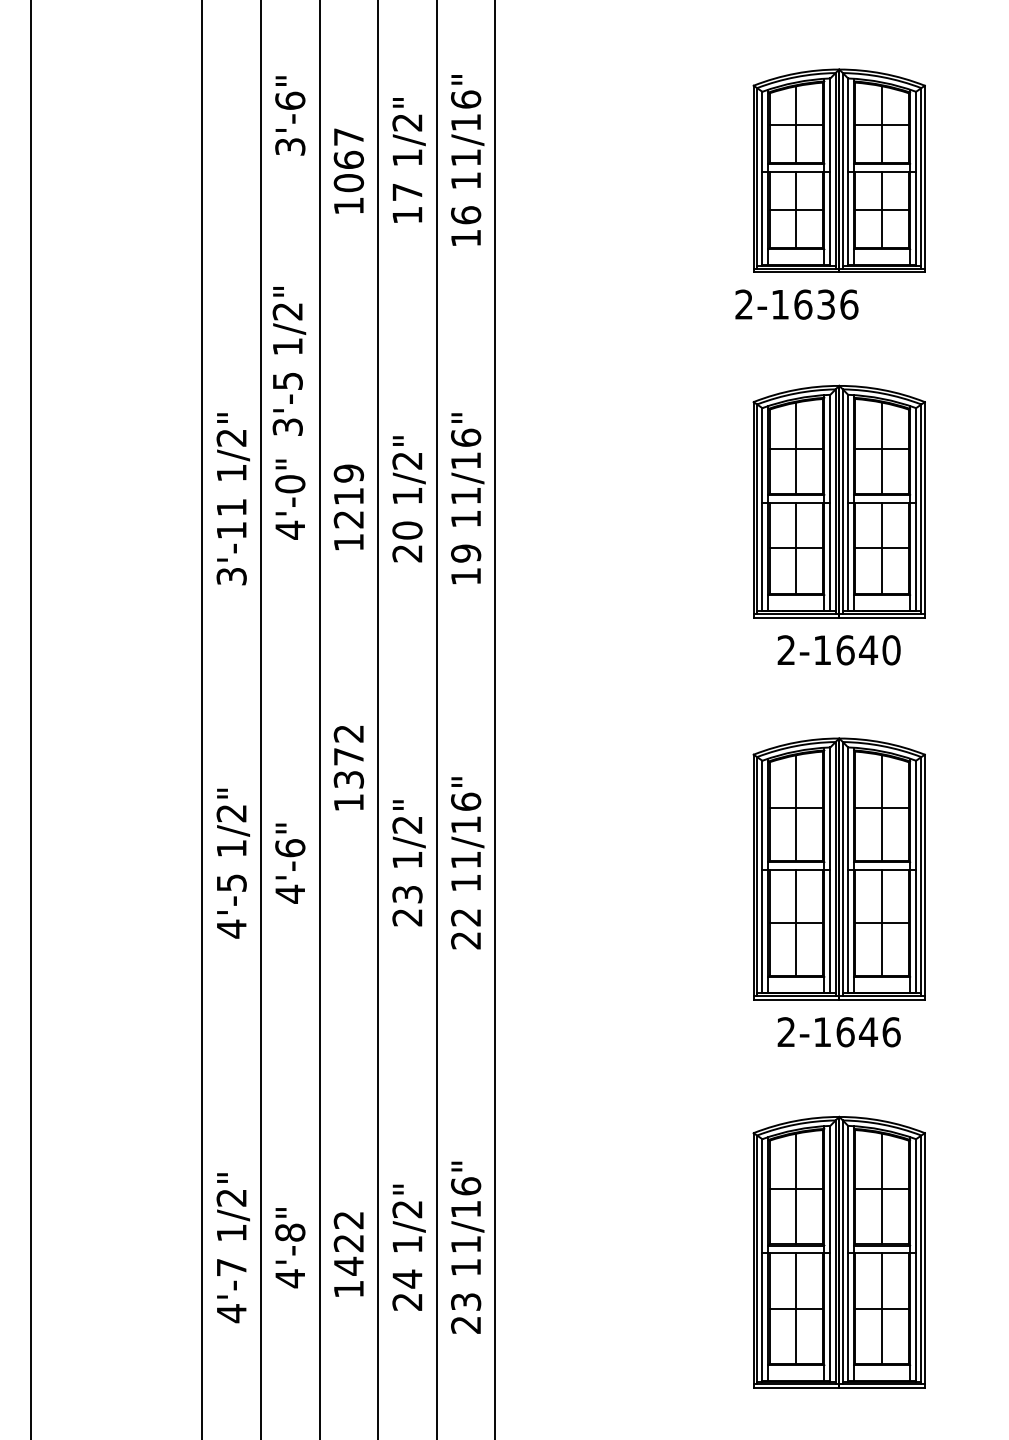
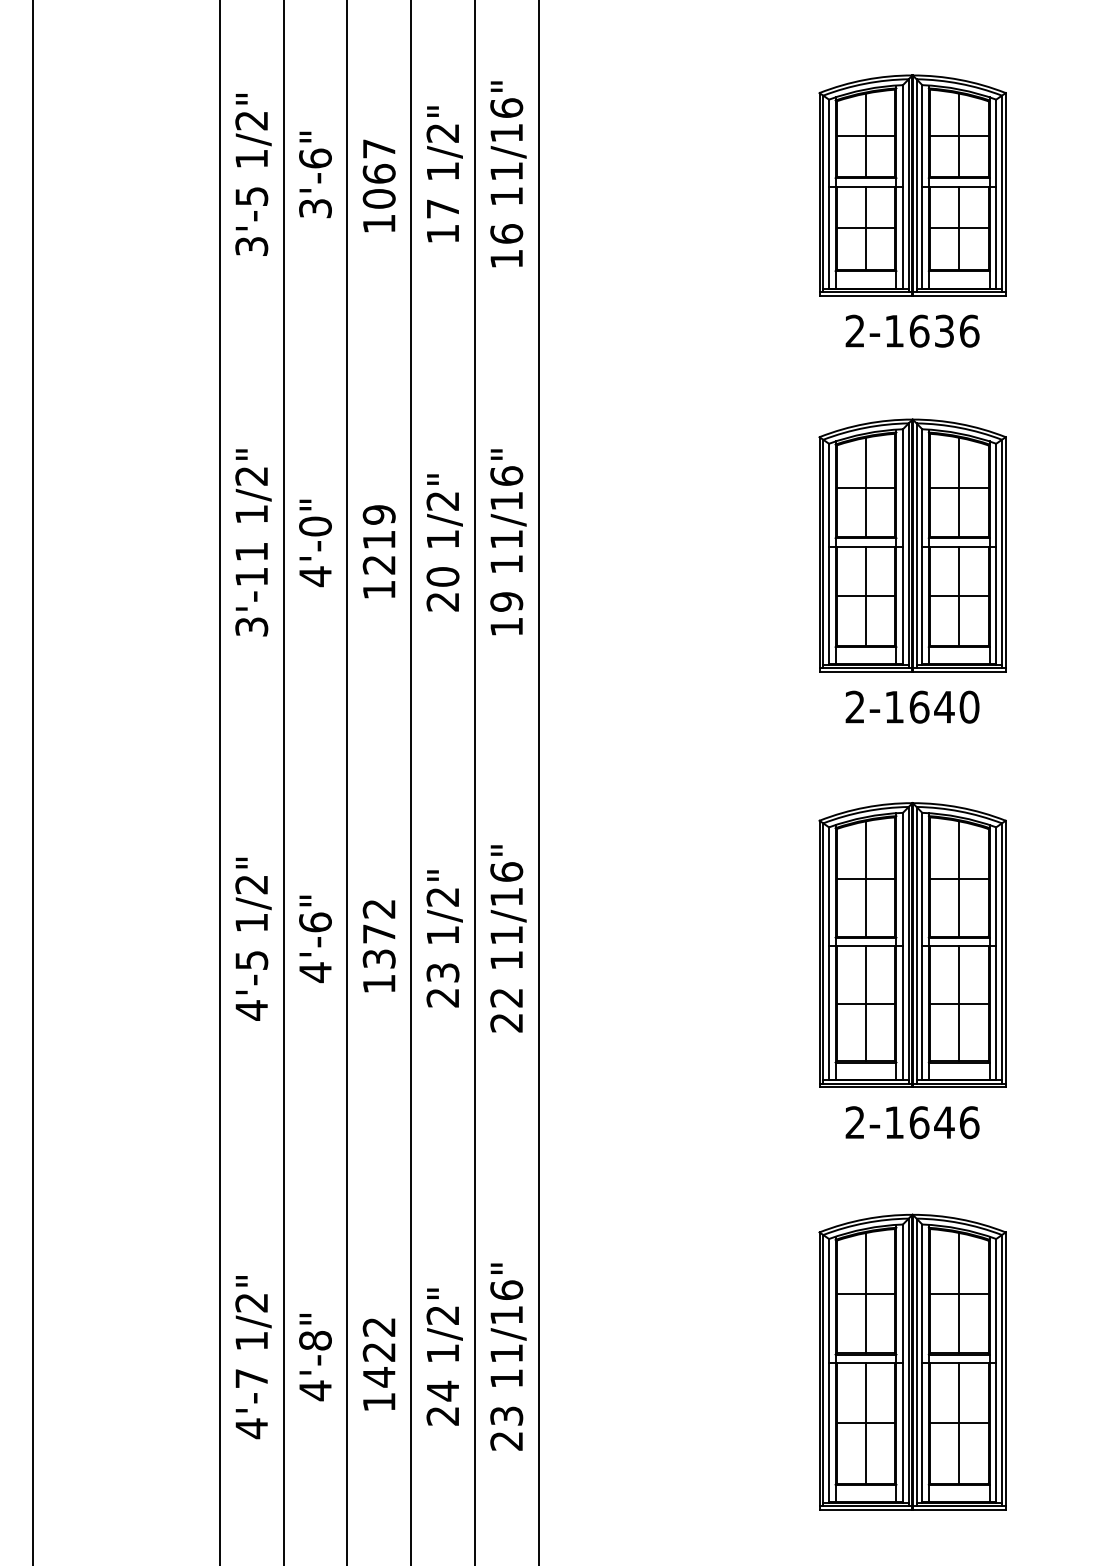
text: (290, 115) -> (315, 174), moved
text: (796, 304) -> (912, 330), moved
text: (289, 361) -> (253, 174), moved
text: (348, 768) -> (378, 946), moved

